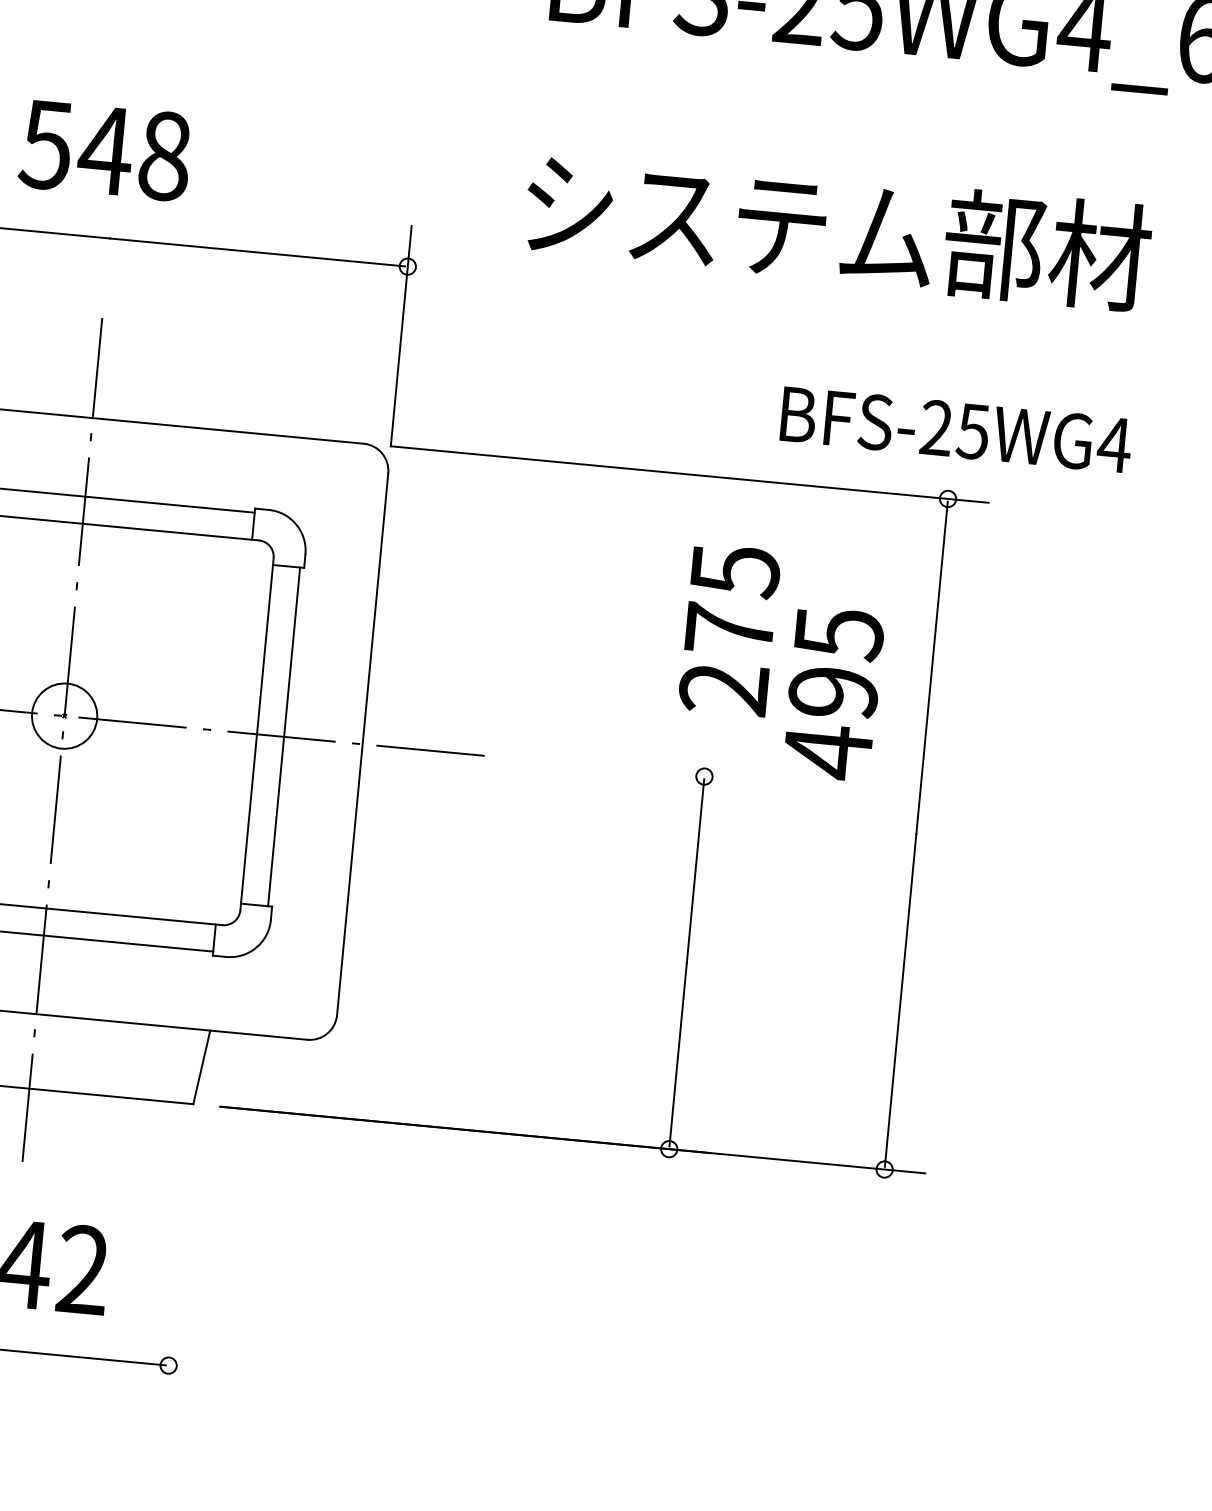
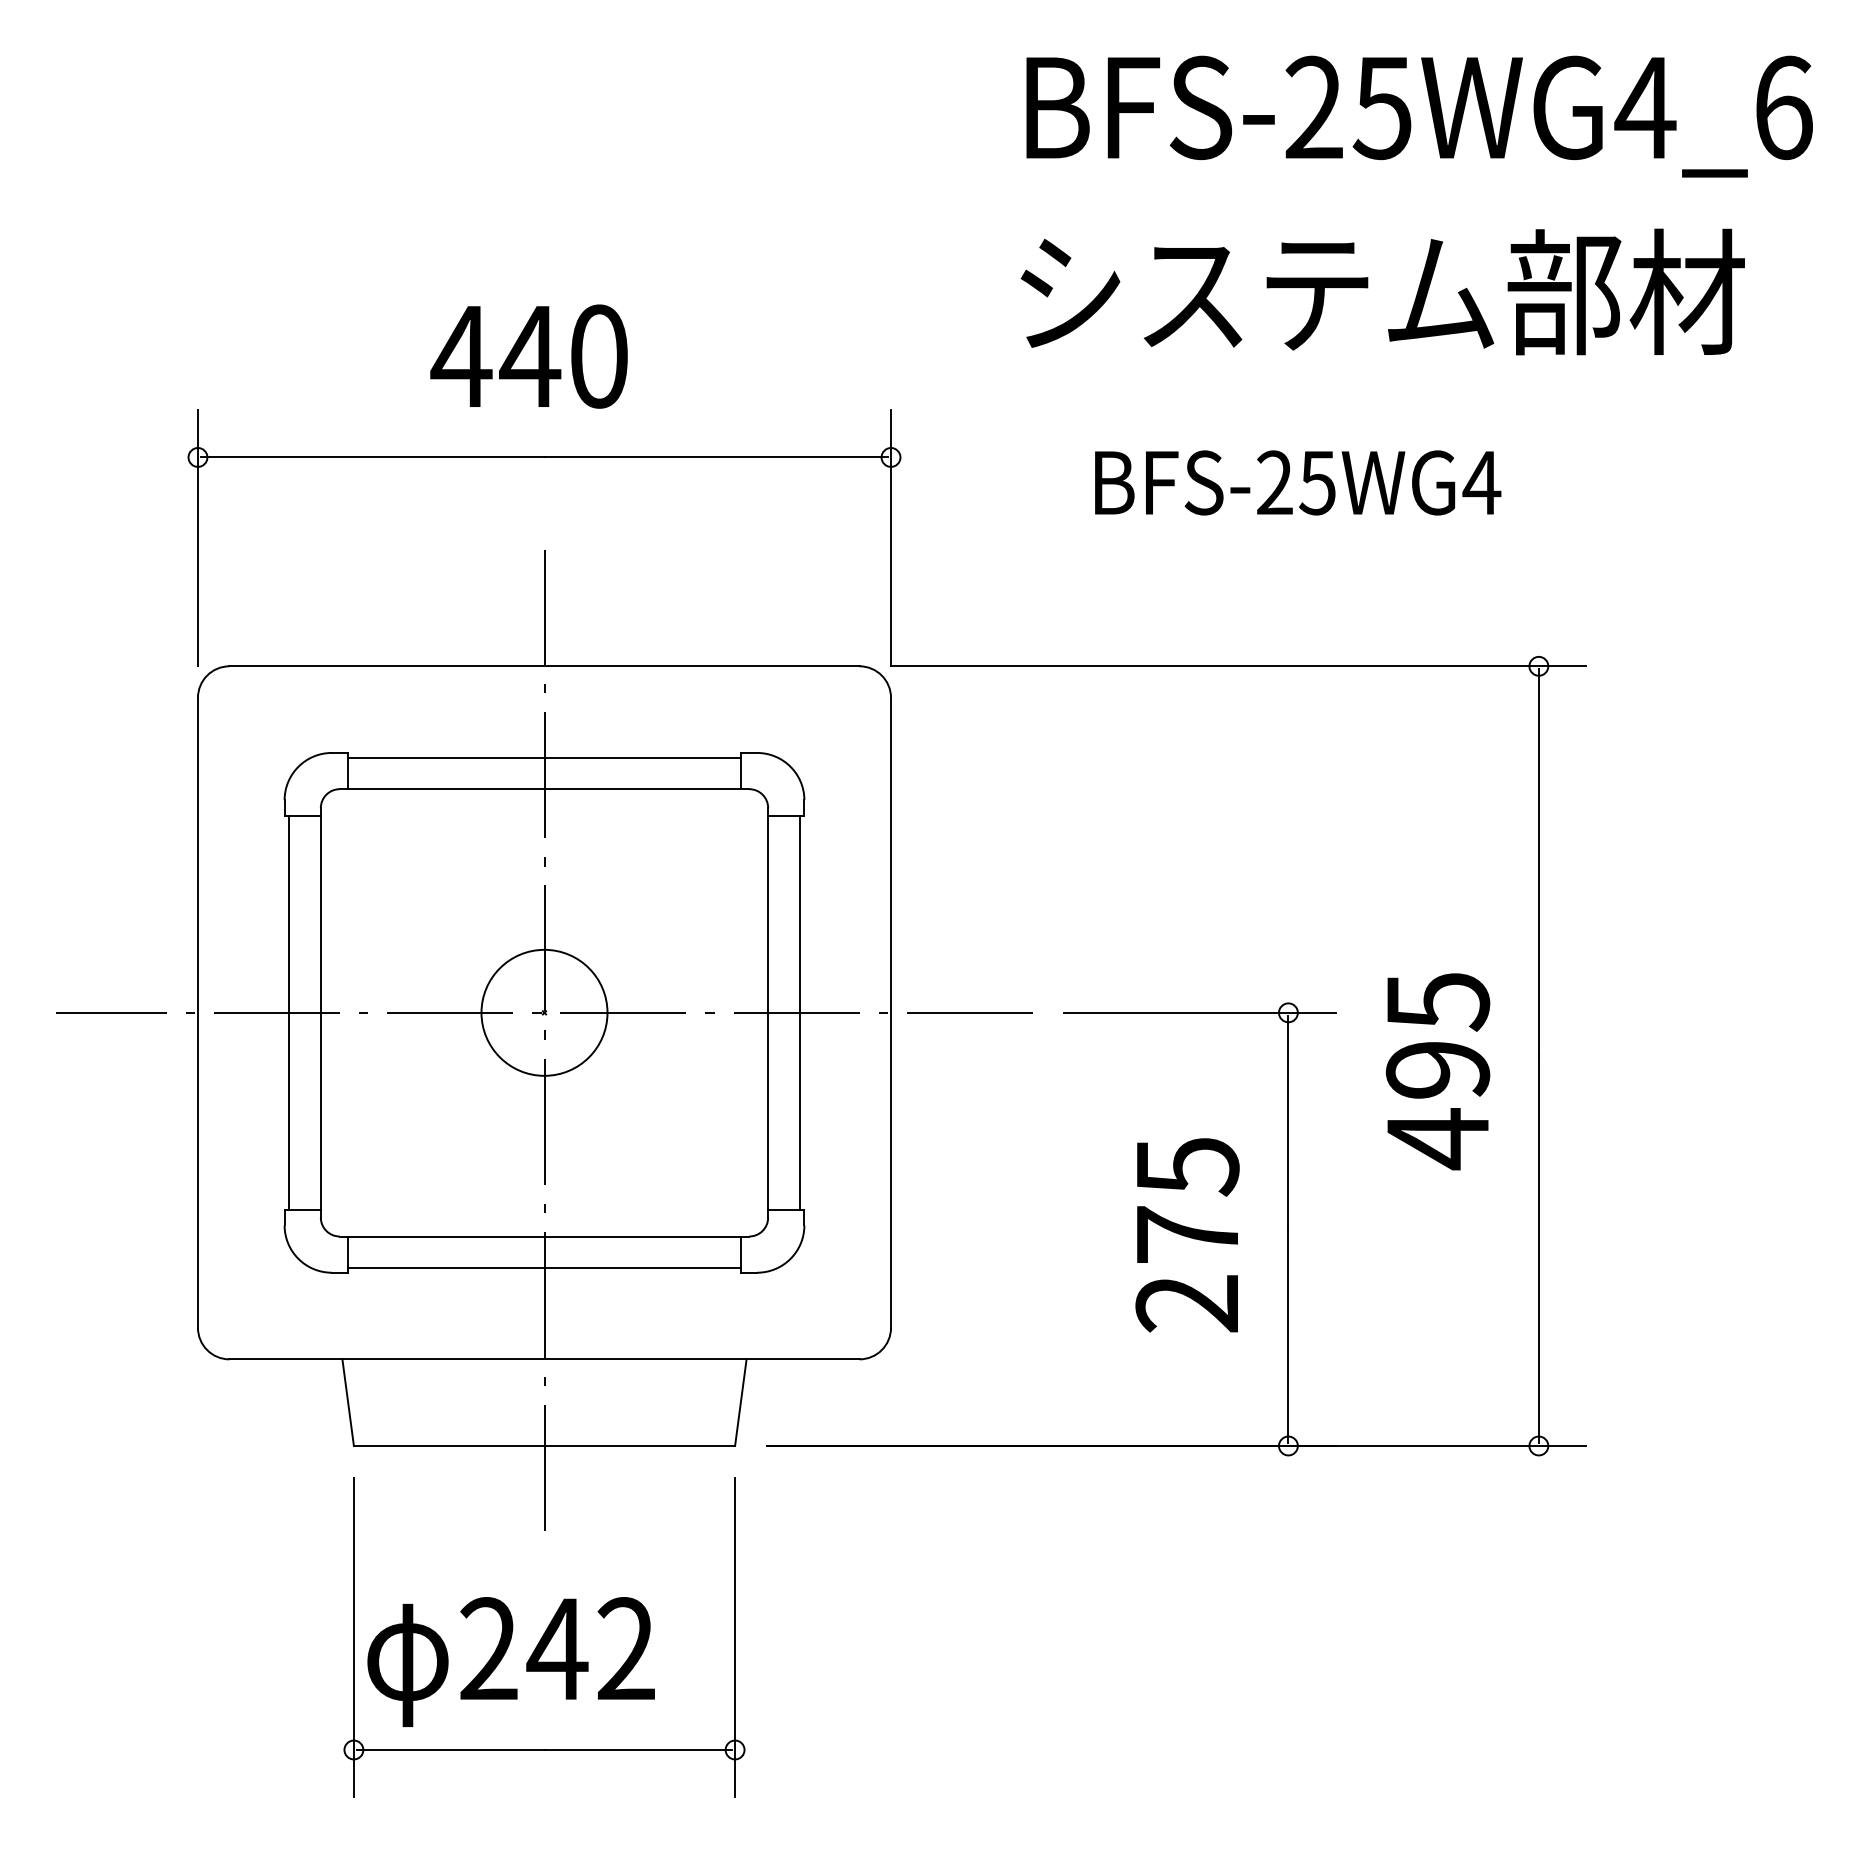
text: (105, 150) -> (529, 356), 548 -> 440
text: (837, 230) -> (1382, 291), moved
text: (956, 429) -> (1298, 482), moved
text: (729, 630) -> (1187, 1235), moved
text: (833, 693) -> (1438, 1071), moved
circle: (64, 715) -> (544, 1012), size x1.67
line: (628, 769) -> (1199, 1012), added
line: (178, 1268) -> (735, 1637), added

